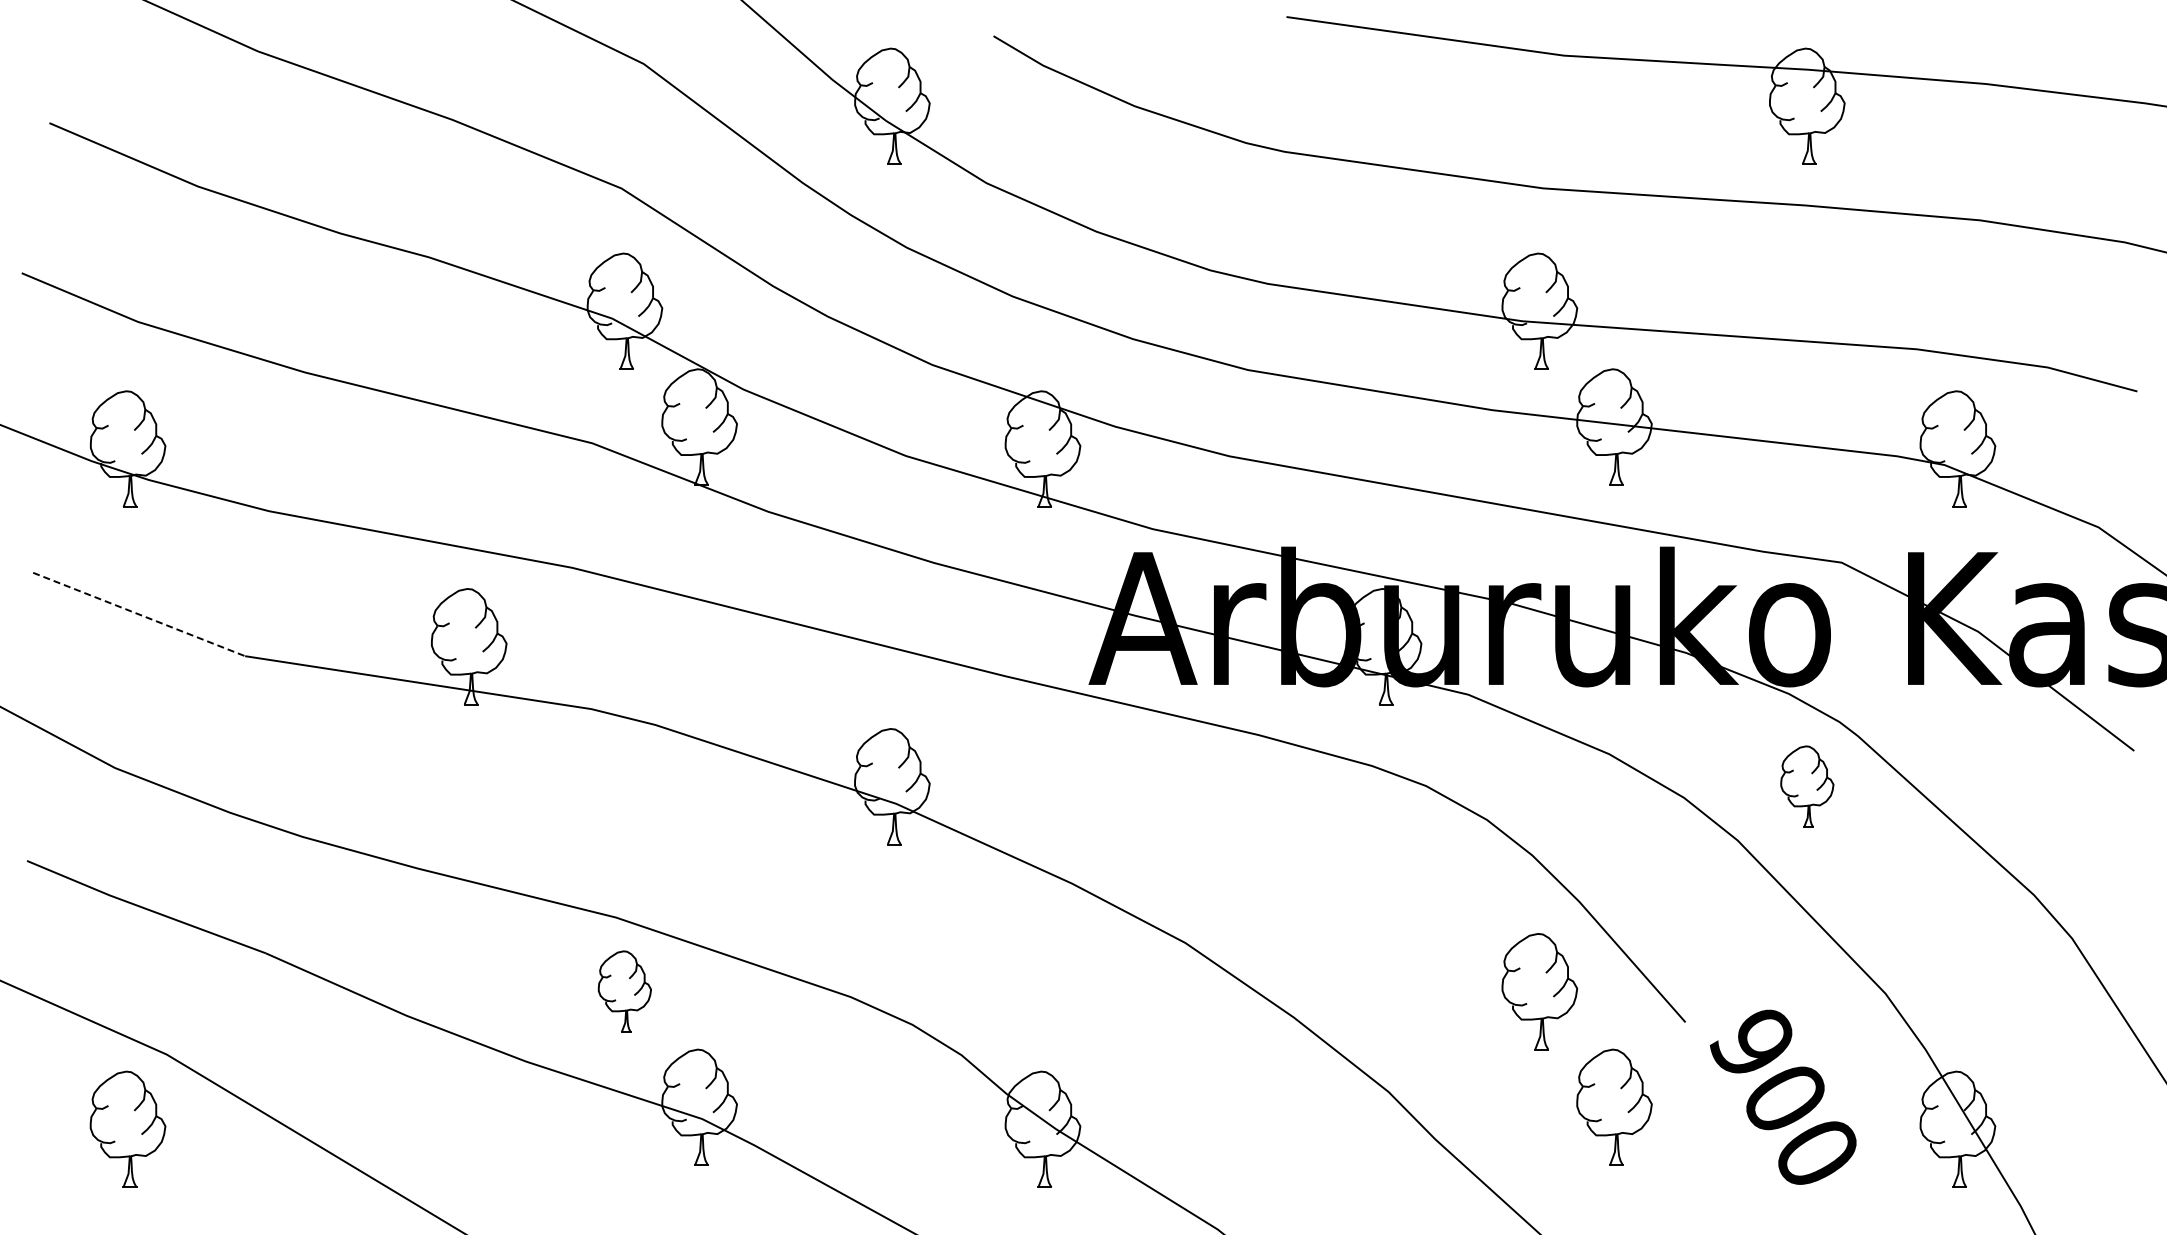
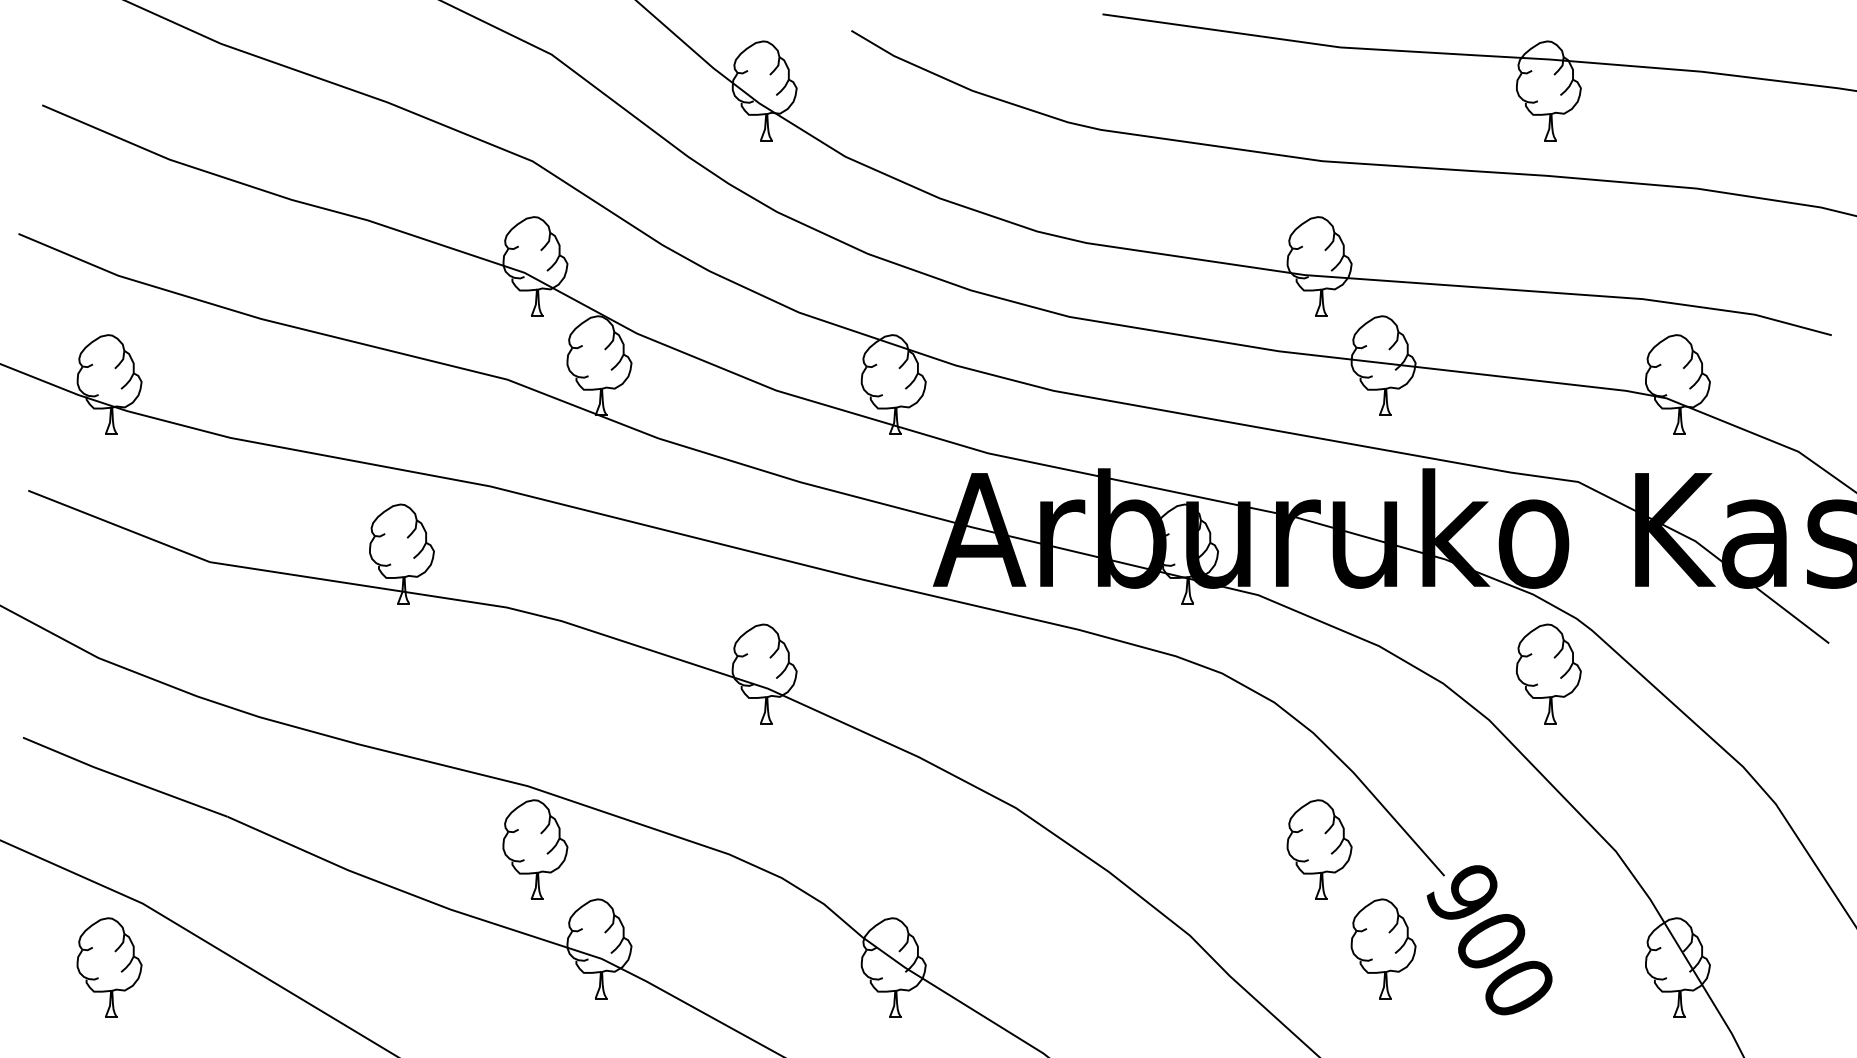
line: (139, 614) -> (119, 526), dashed -> solid
part: (1807, 786) -> (1549, 673), size x1.43
part: (624, 991) -> (535, 849), size x1.43
text: (1782, 1096) -> (1489, 939), moved

